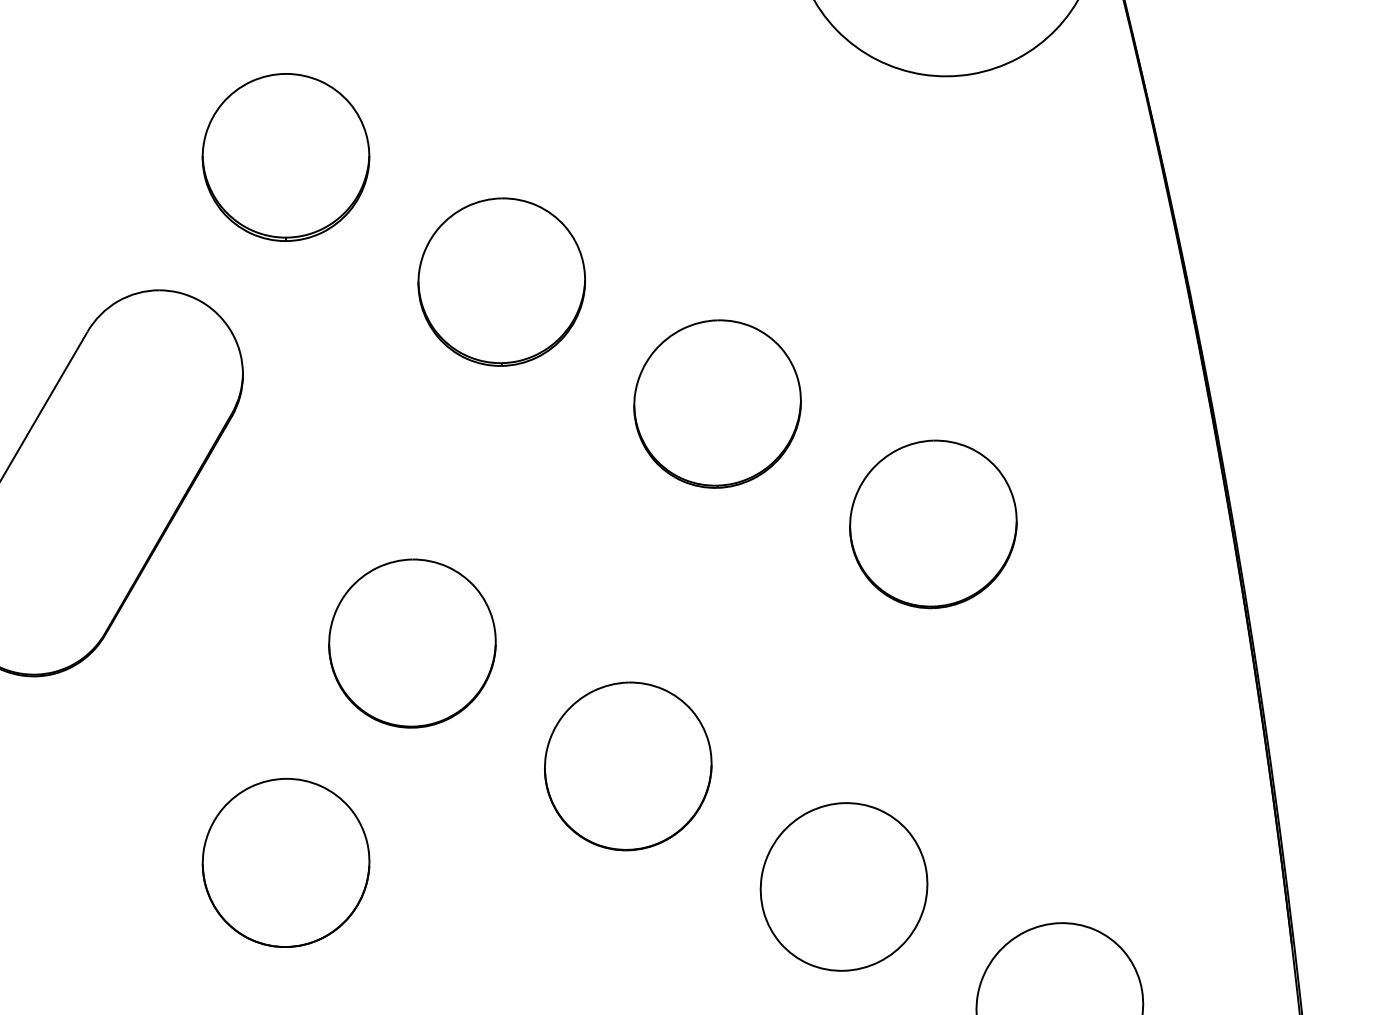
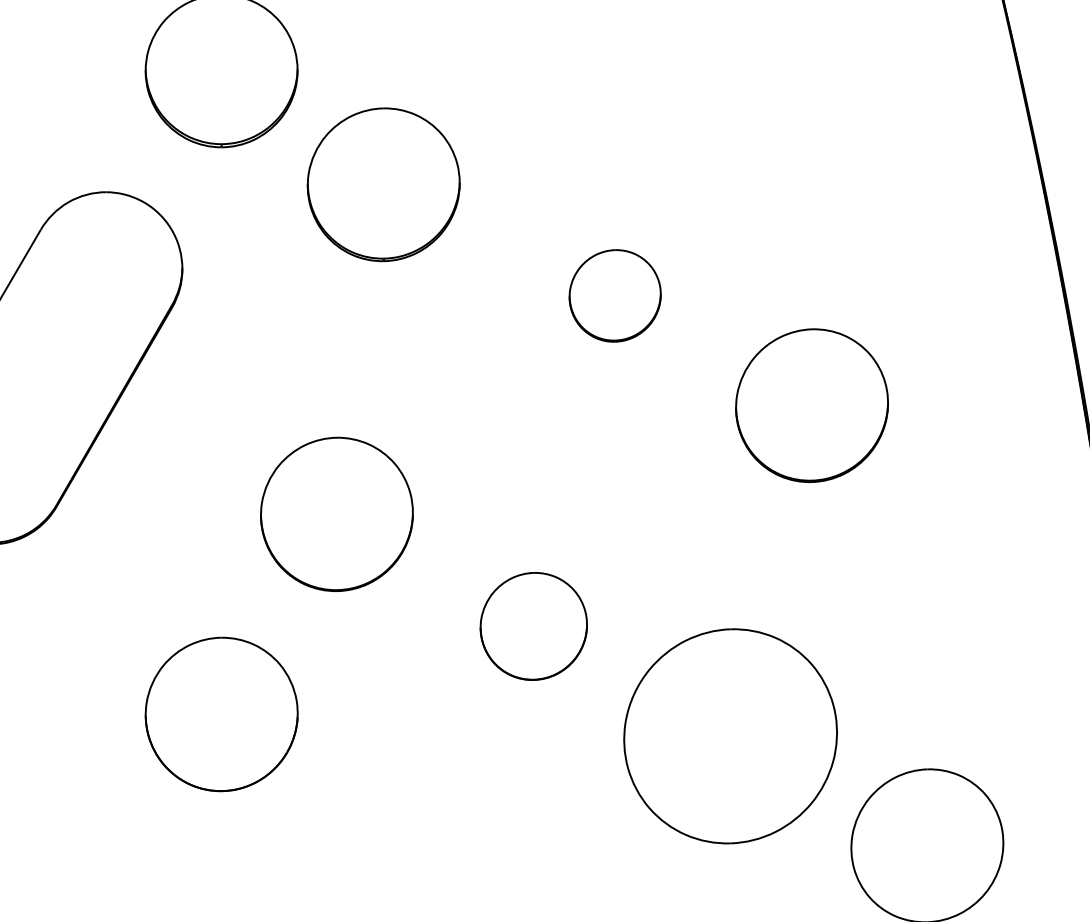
part: (501, 281) -> (383, 184), moved
part: (717, 403) -> (615, 295), size x0.6
part: (628, 766) -> (533, 626), size x0.7
part: (843, 886) -> (730, 735), size x1.4

